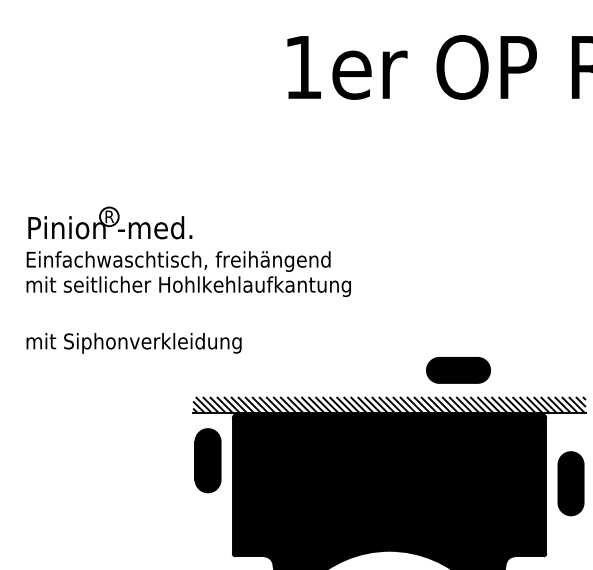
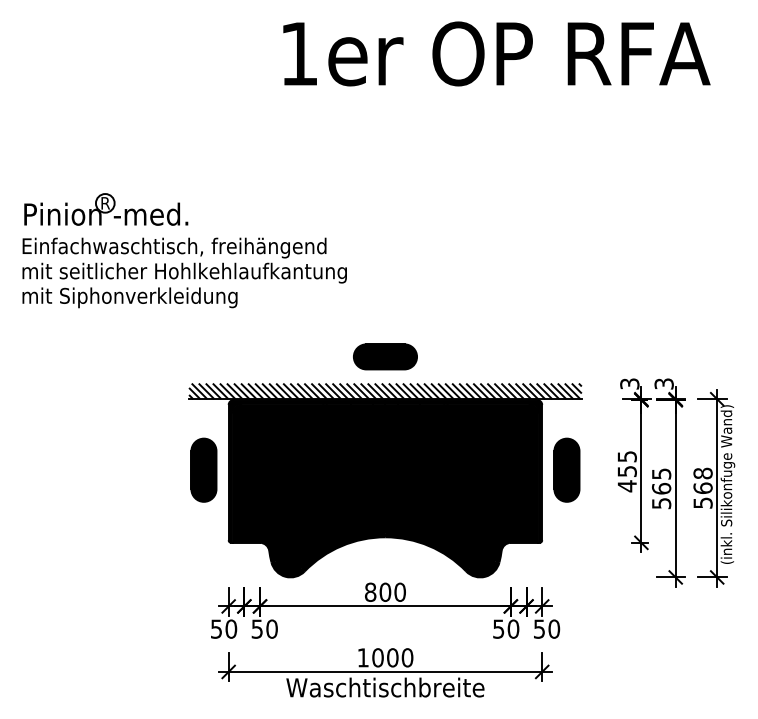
text: (133, 342) -> (129, 297), moved
part: (458, 369) -> (385, 356), moved
part: (207, 459) -> (203, 469), moved

